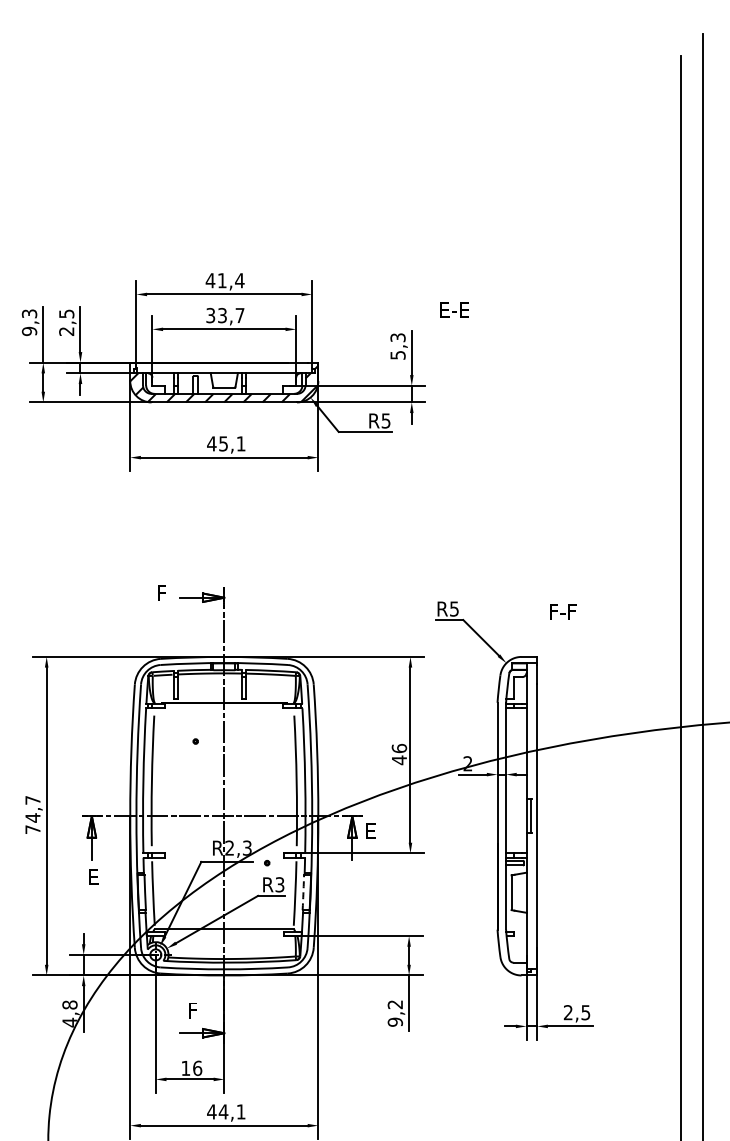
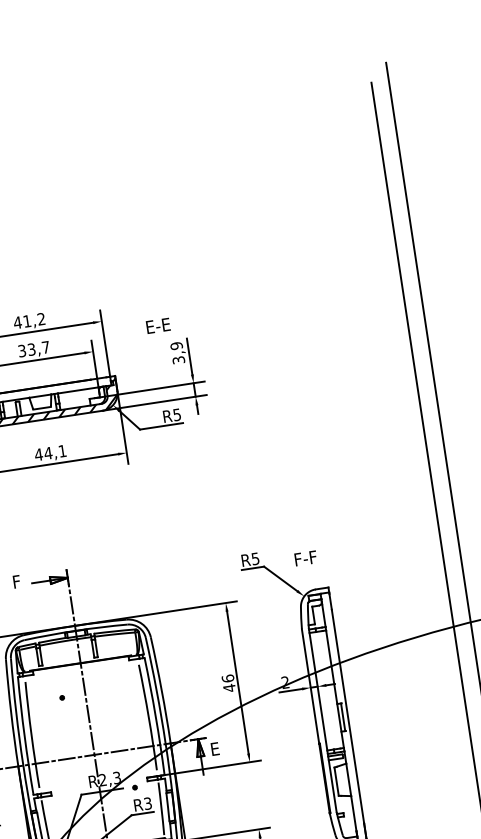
text: (239, 280) -> (41, 319), 41,4 -> 41,2
text: (454, 309) -> (158, 325), moved
text: (397, 346) -> (177, 353), 5,3 -> 3,9
text: (223, 443) -> (48, 453), 45,1 -> 44,1
text: (563, 611) -> (306, 558), moved
arc: (303, 892) -> (168, 806), dashed -> solid

